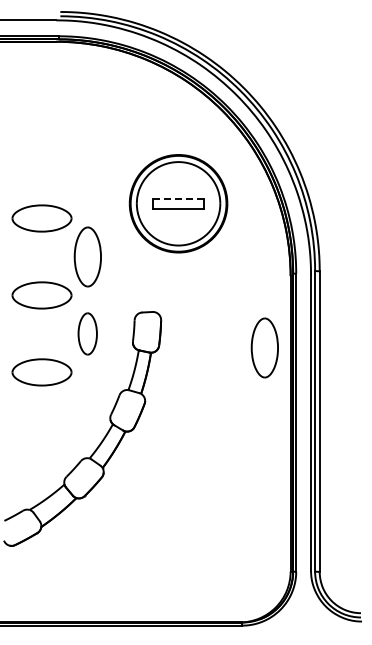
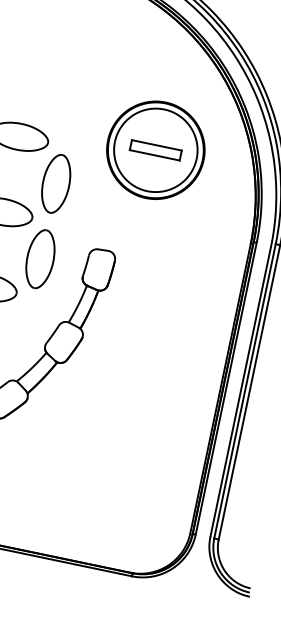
line: (179, 198) -> (157, 145), dashed -> solid
part: (87, 333) -> (40, 258), size x1.43
part: (264, 347) -> (210, 308), removed

